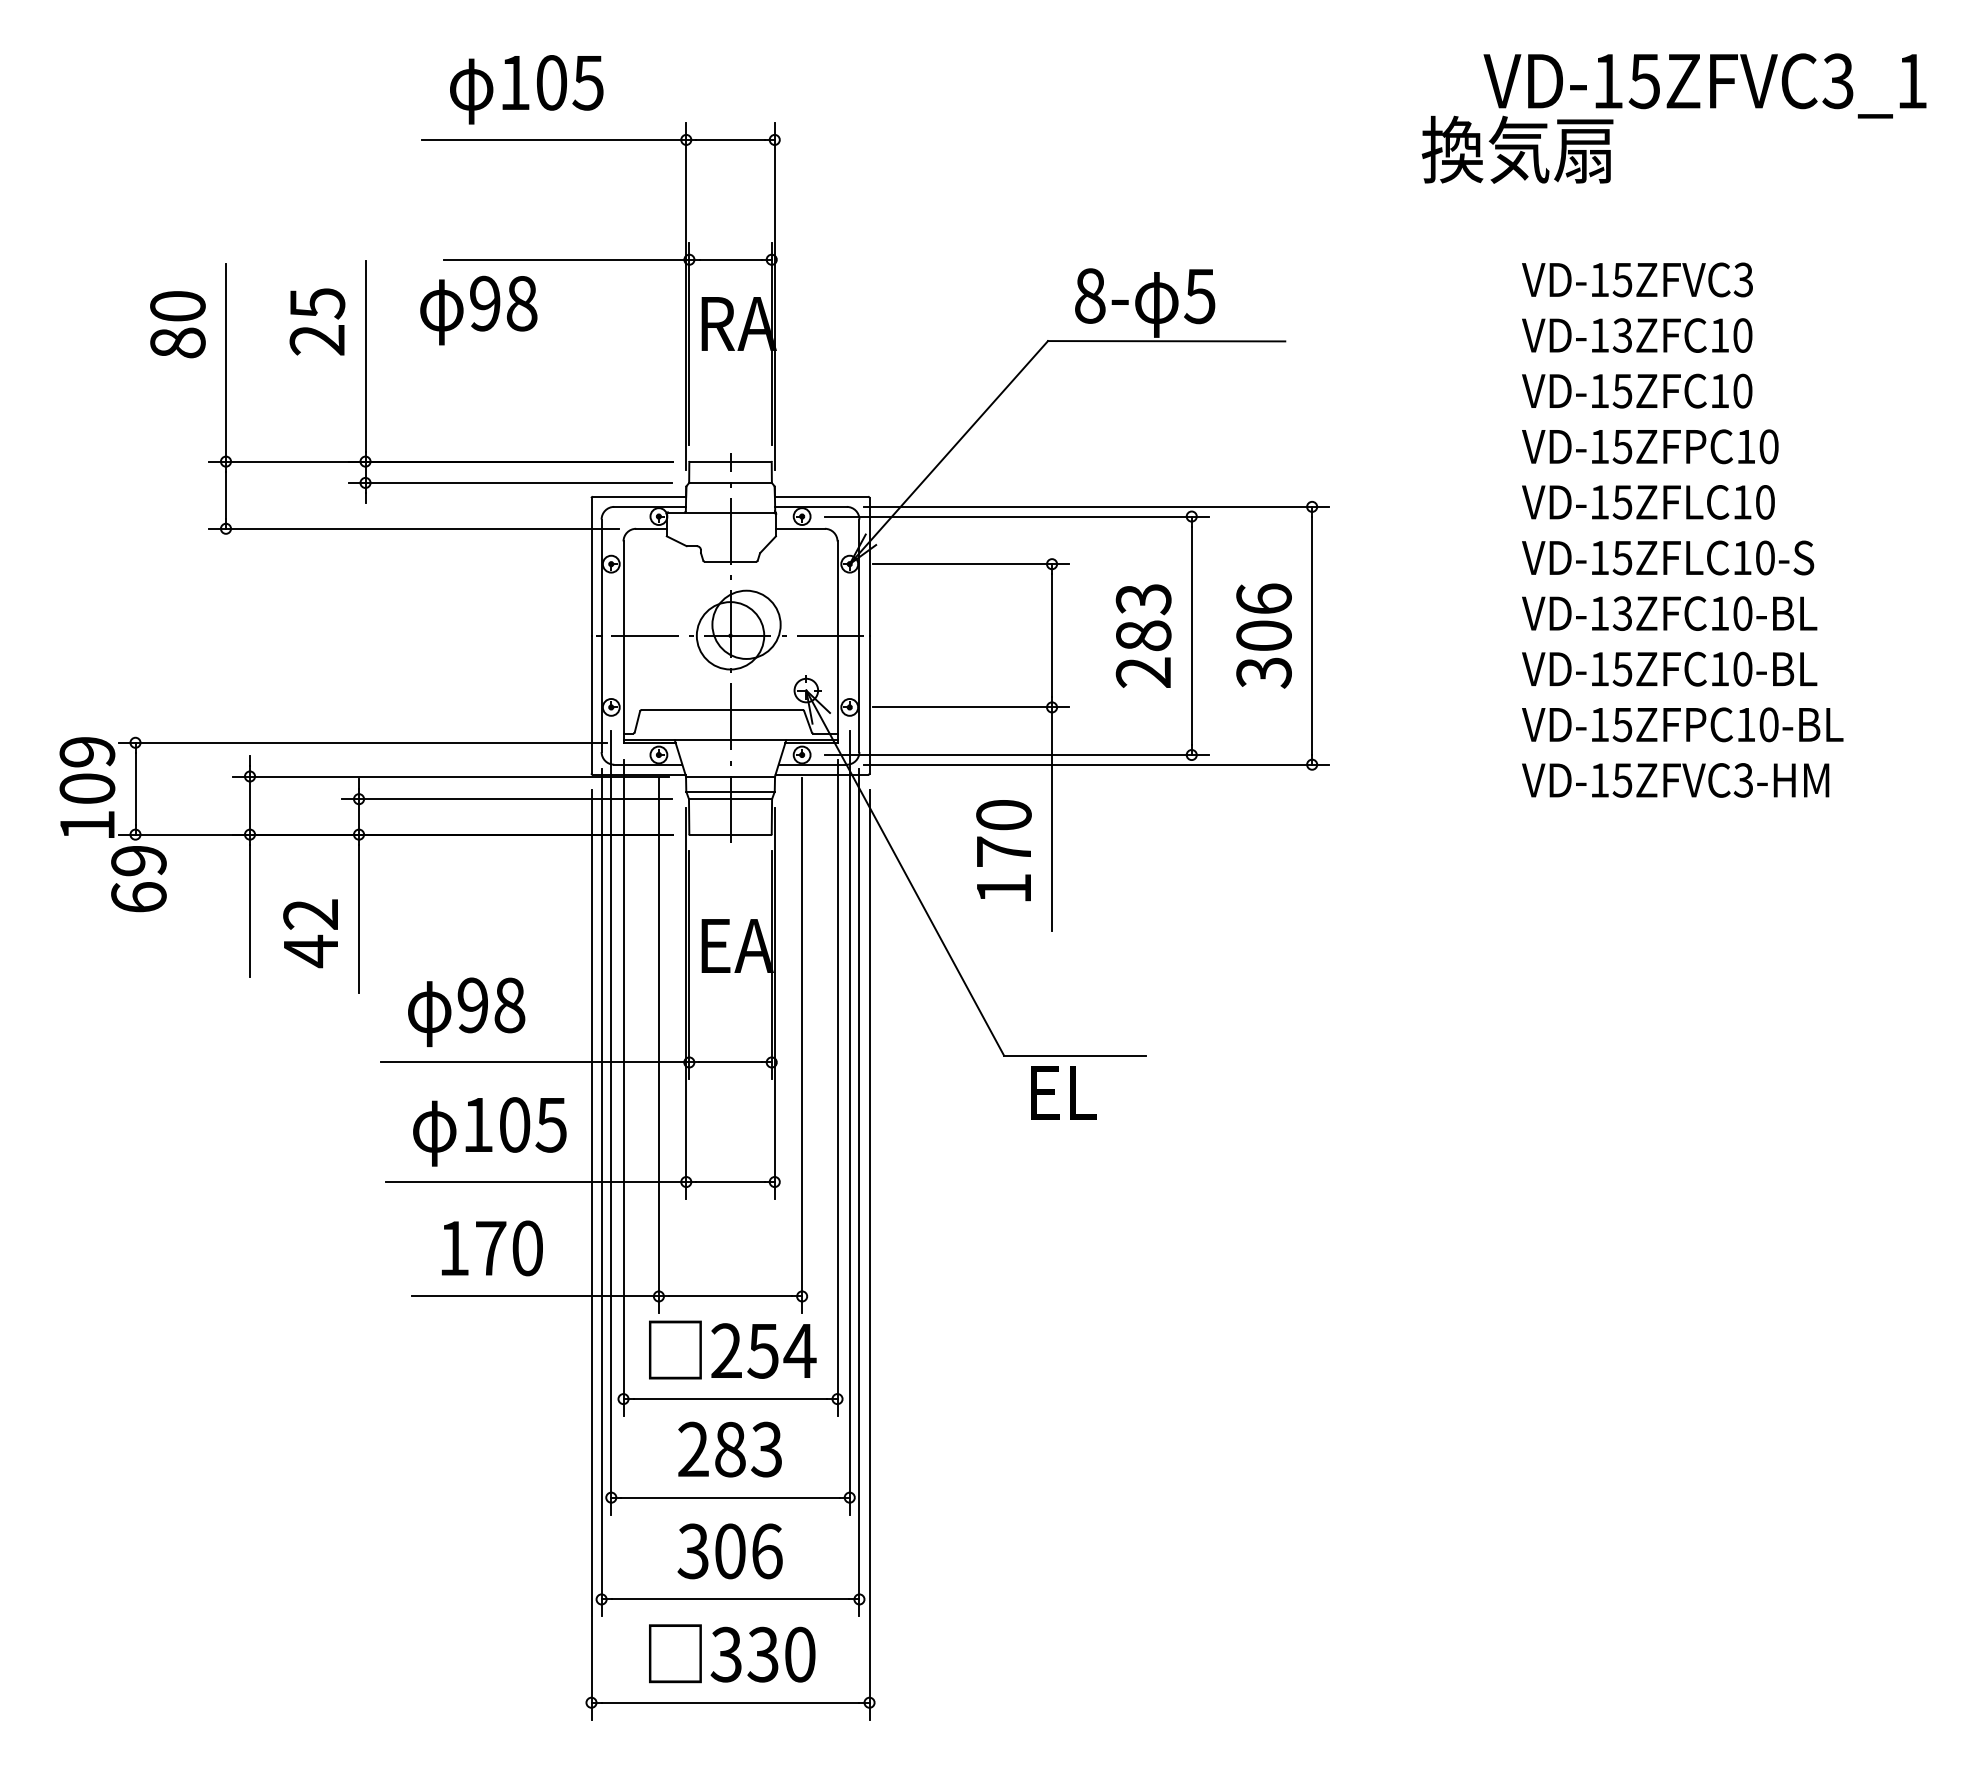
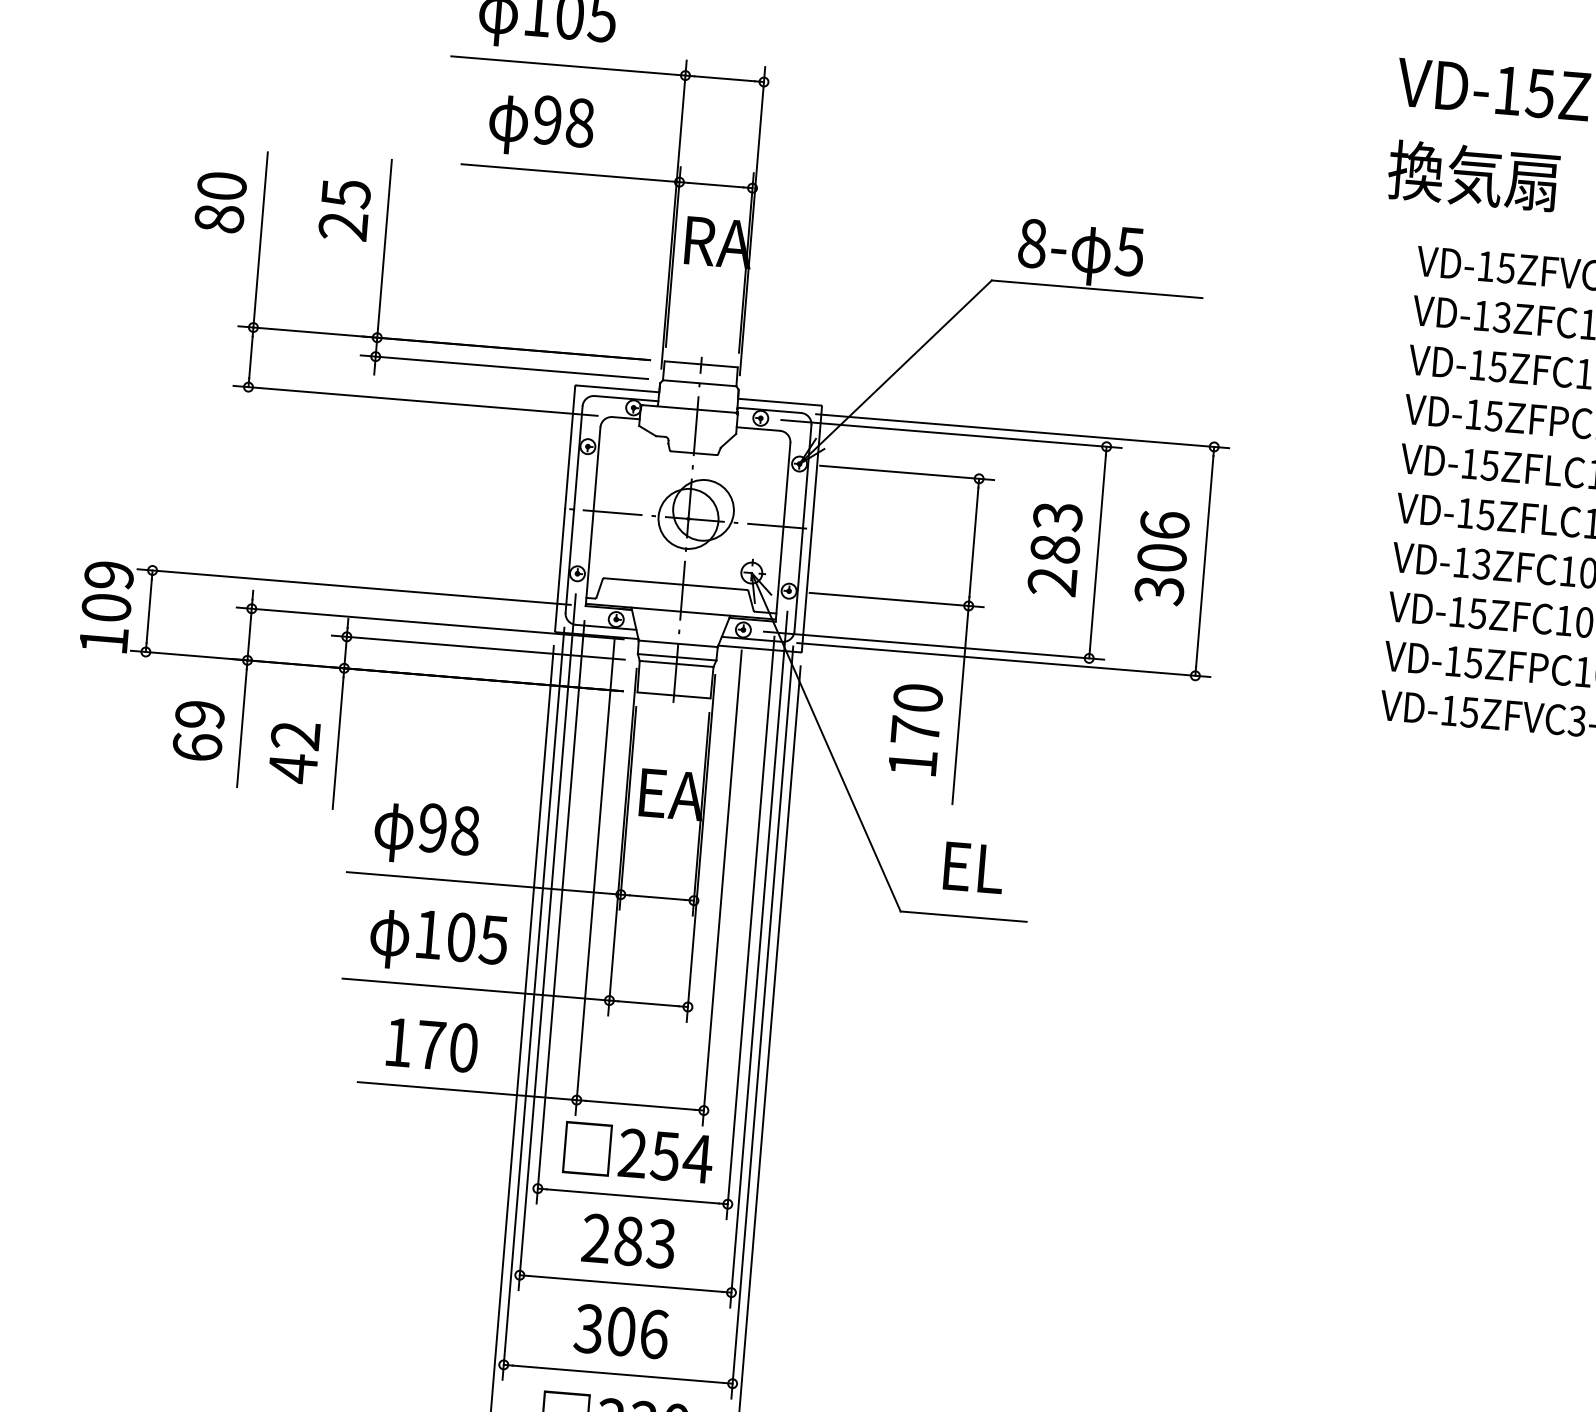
text: (1517, 149) -> (1473, 175), moved
text: (478, 310) -> (541, 125), moved
text: (138, 879) -> (198, 731), moved
text: (1063, 1092) -> (973, 867), moved

